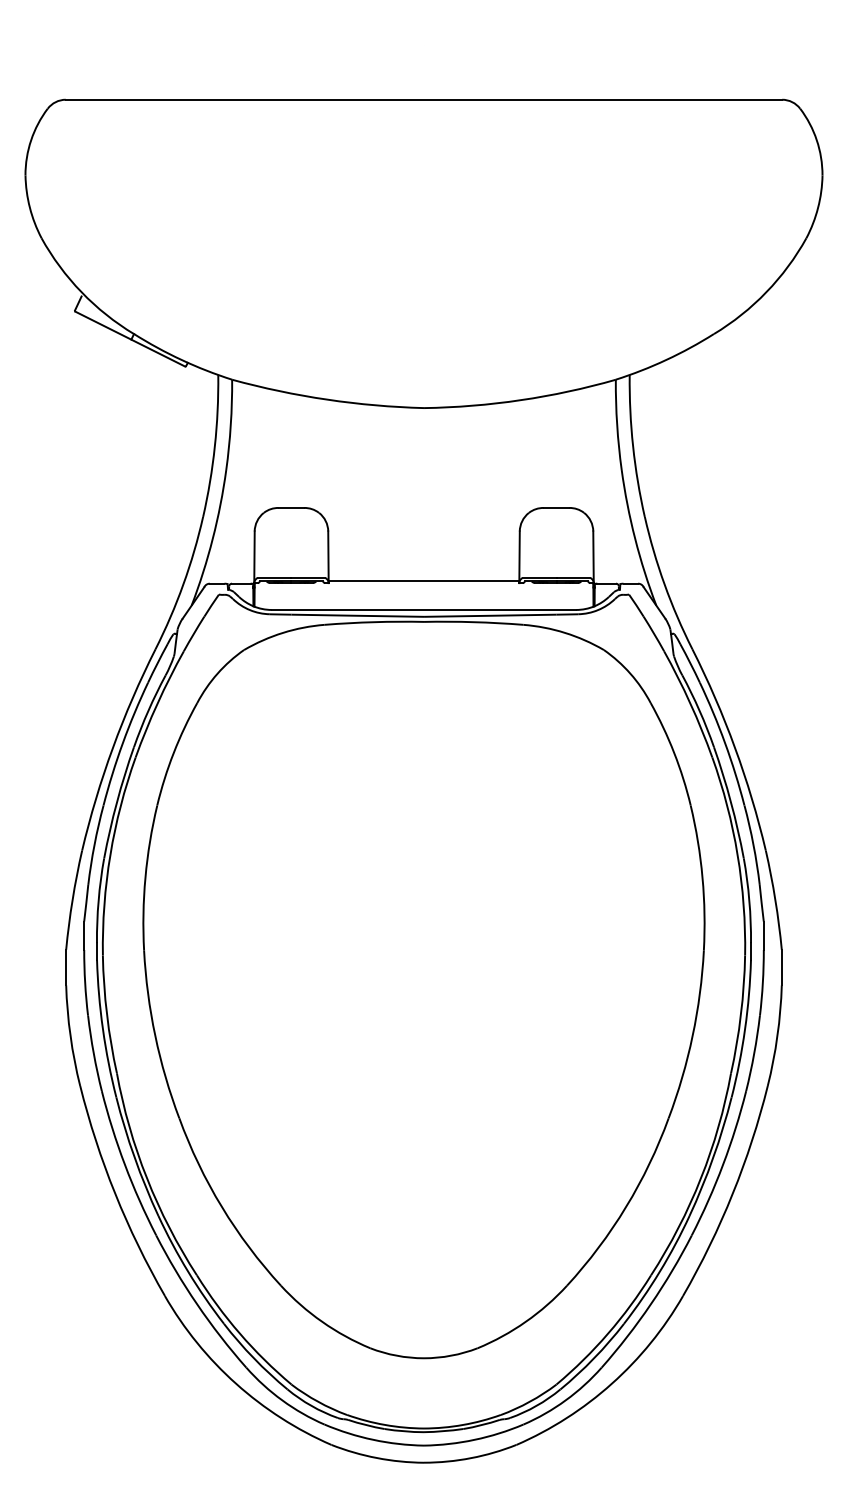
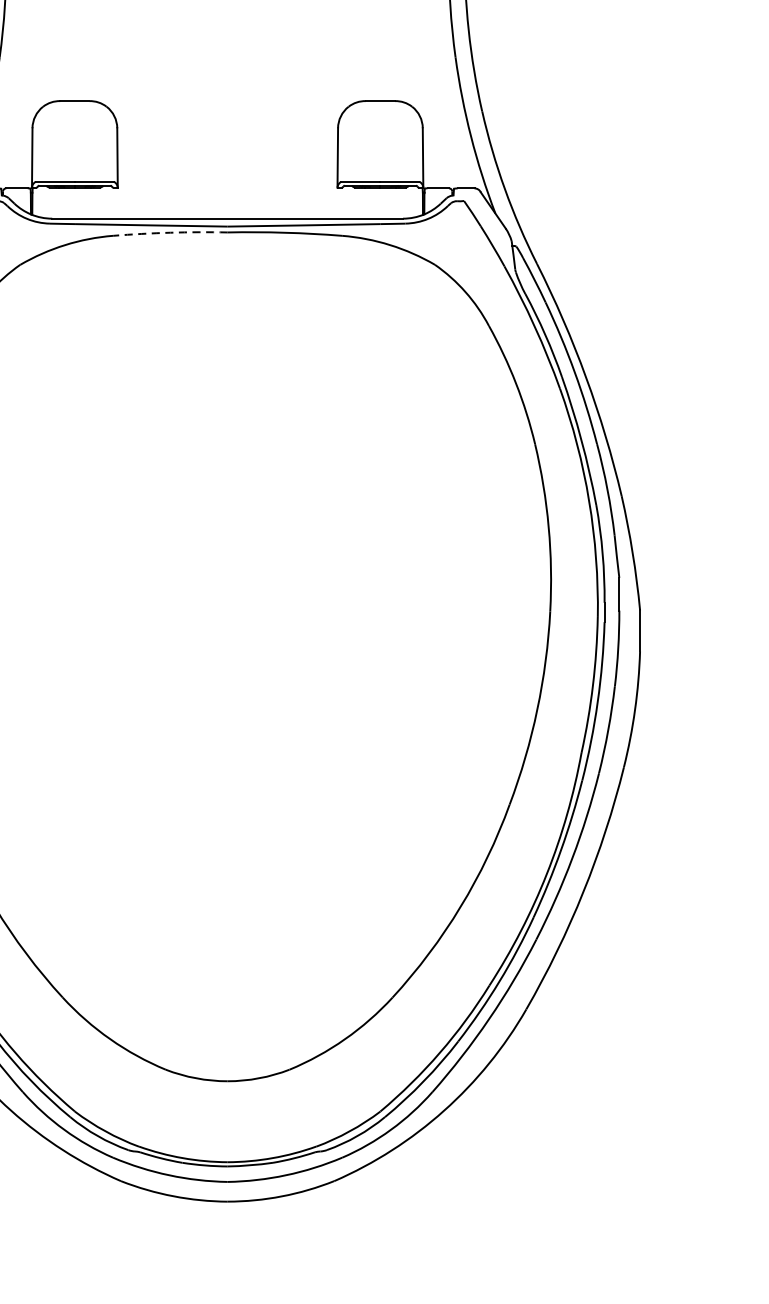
line: (423, 580) -> (227, 184), removed
arc: (374, 622) -> (170, 233), solid -> dashed

